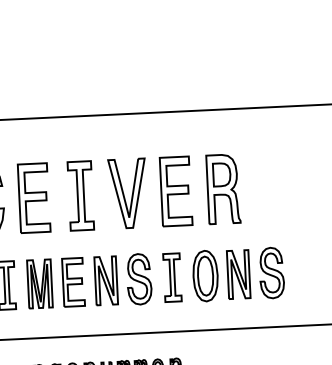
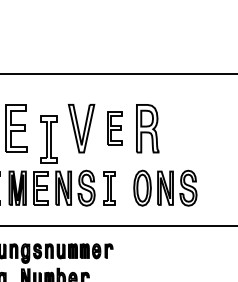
part: (175, 191) -> (114, 128), size x0.7
part: (80, 195) -> (48, 139), moved
part: (238, 273) -> (165, 187), moved

